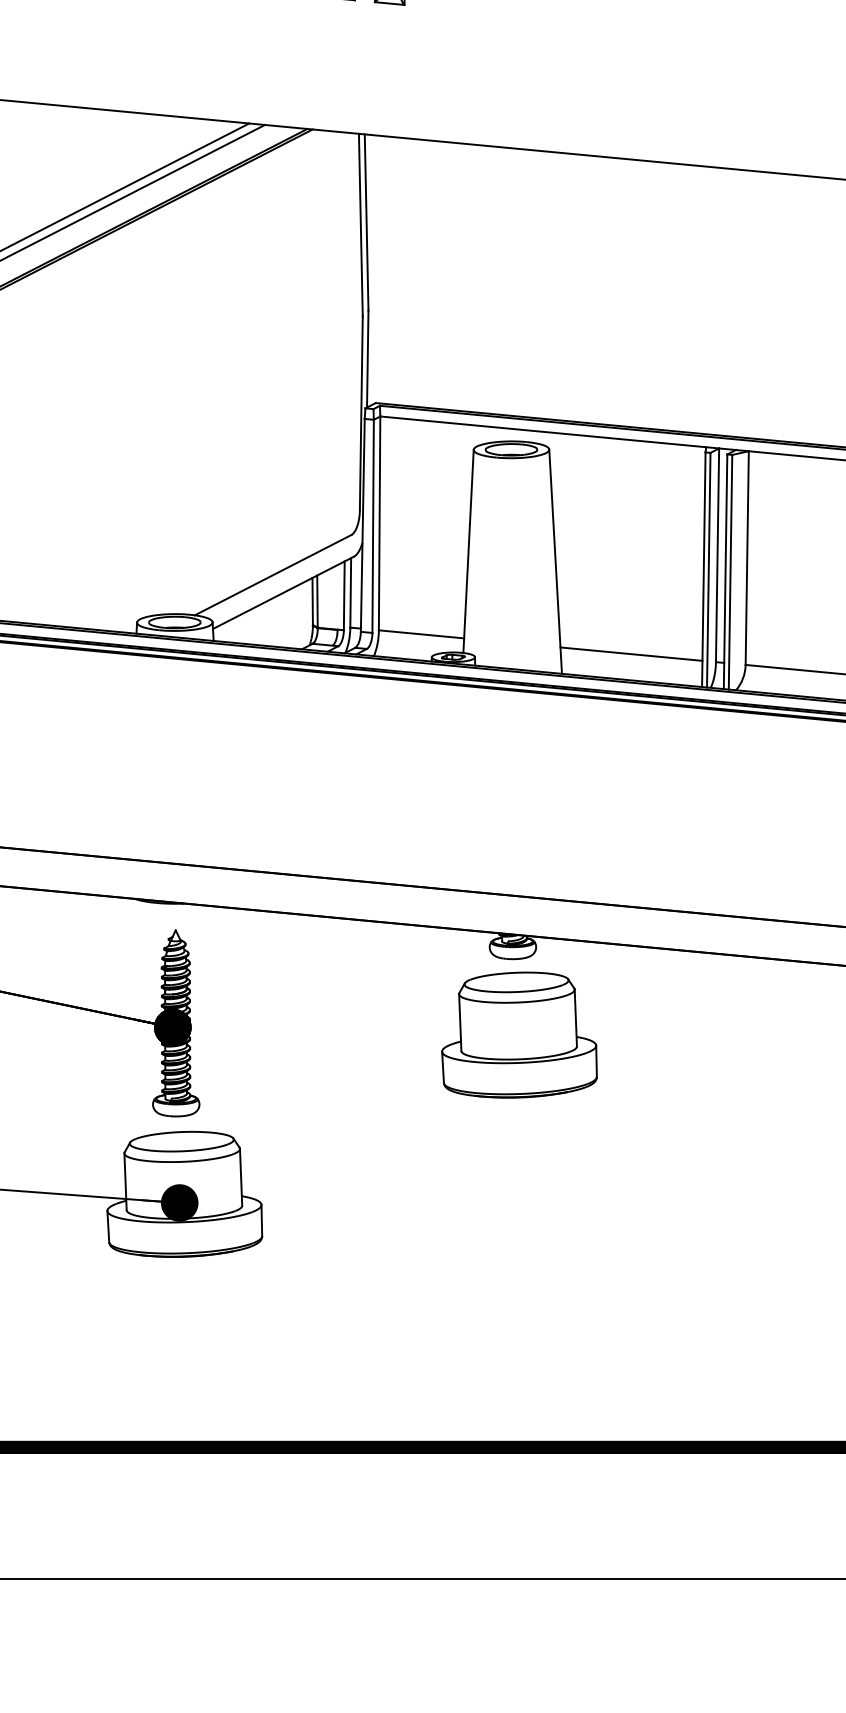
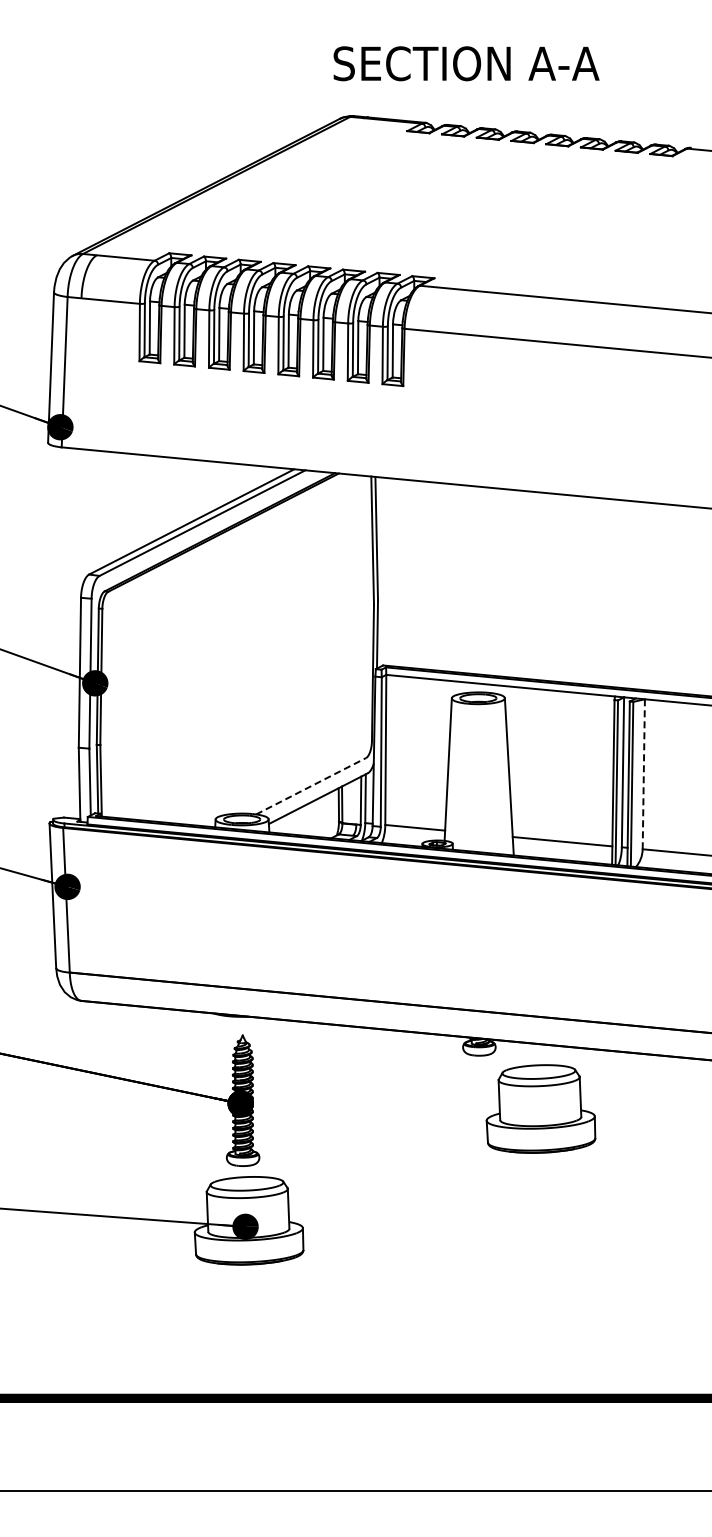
line: (746, 558) -> (643, 774), solid -> dashed
line: (273, 575) -> (311, 786), solid -> dashed
part: (518, 1034) -> (540, 1108), moved

